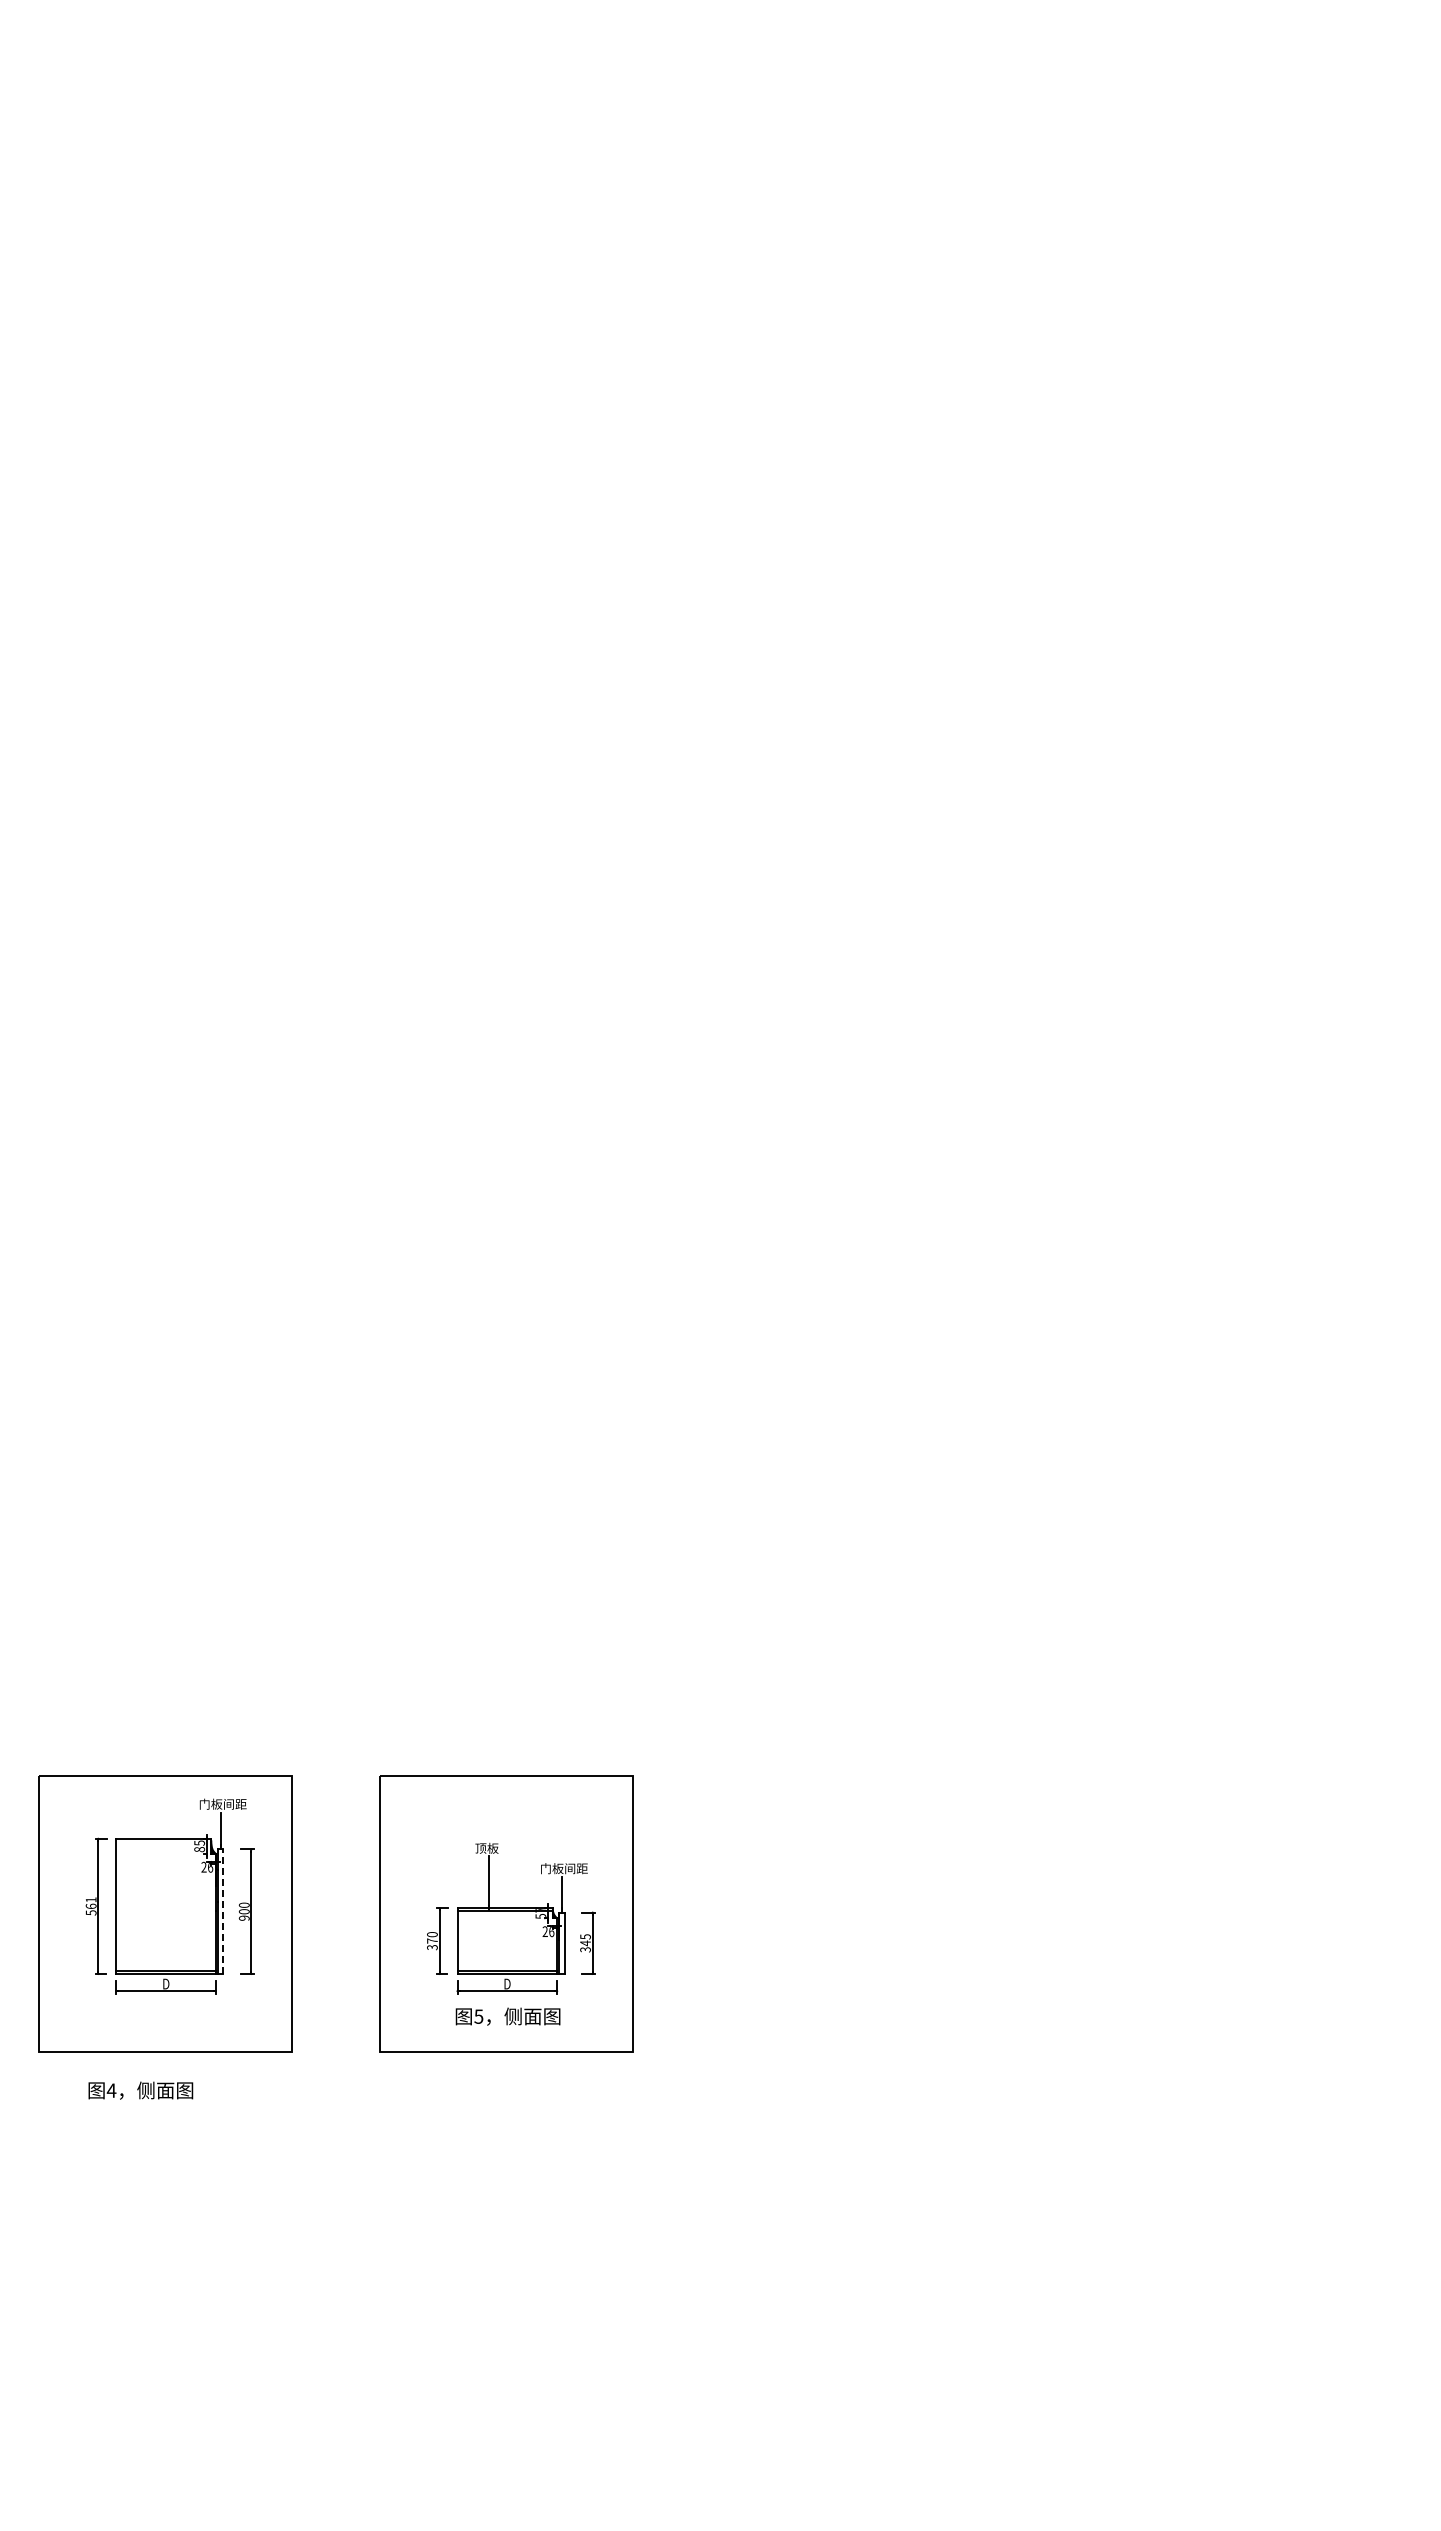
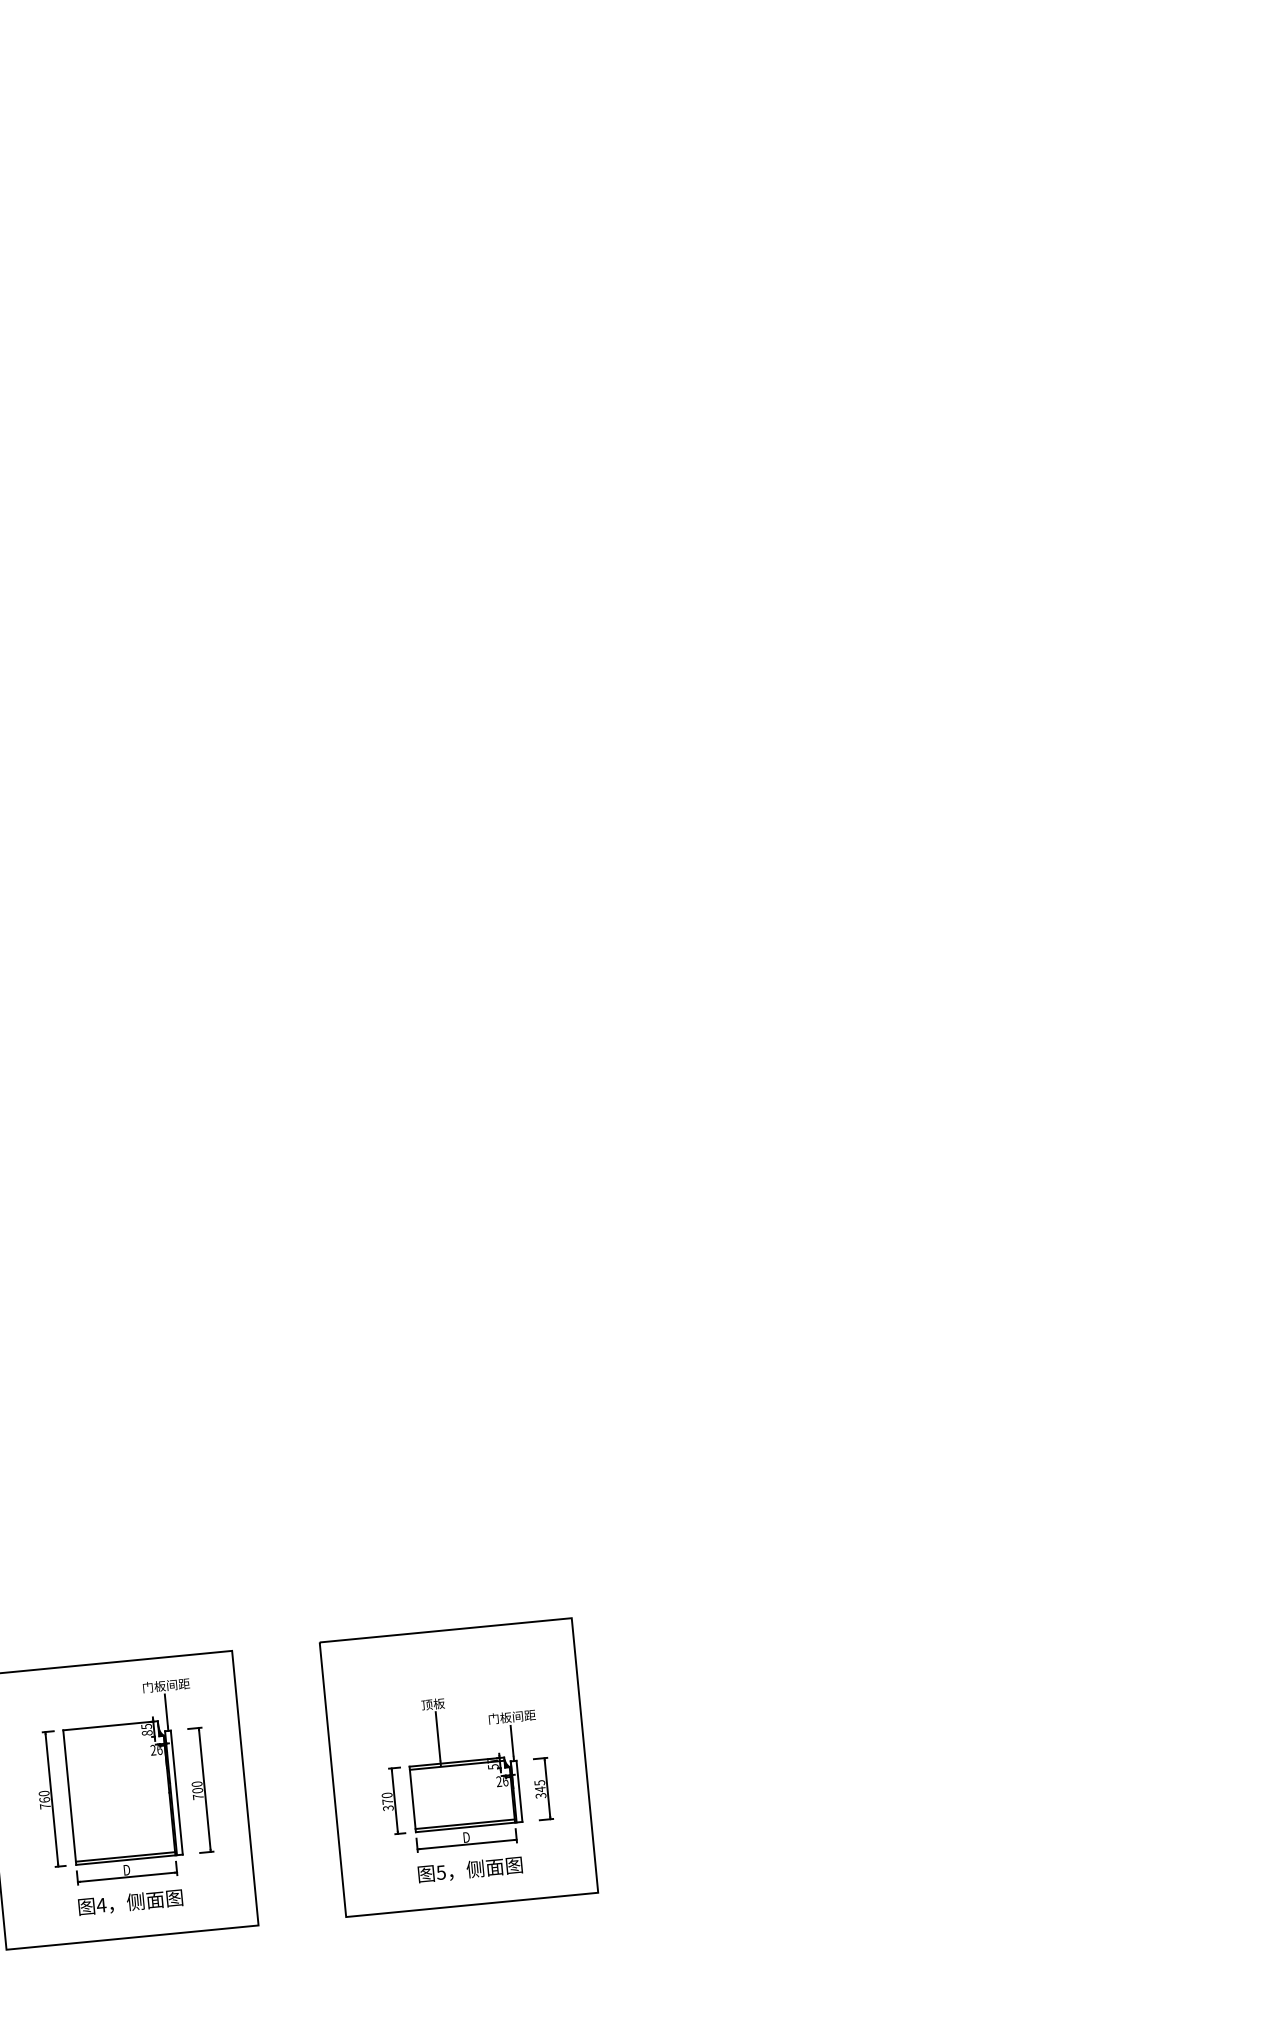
text: (90, 1906) -> (44, 1800), 561 -> 760
line: (223, 1911) -> (176, 1792), dashed -> solid
text: (243, 1917) -> (197, 1796), 900 -> 700
text: (140, 2090) -> (130, 1902), moved

